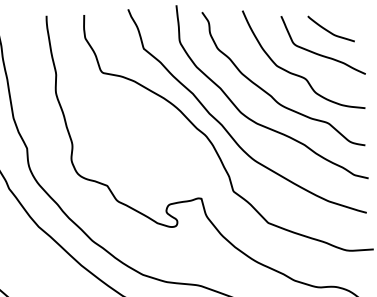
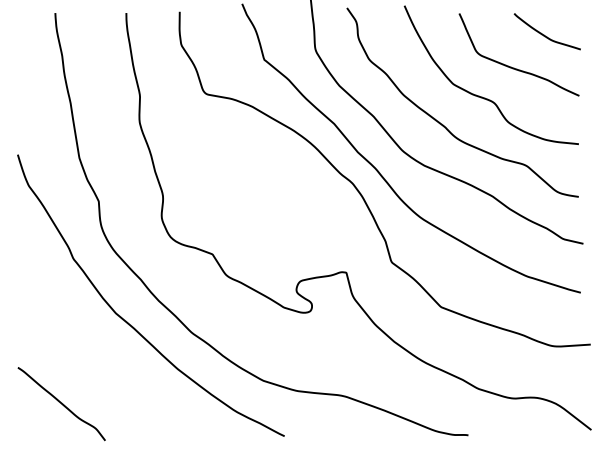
curve: (329, 30) -> (544, 34), moved

